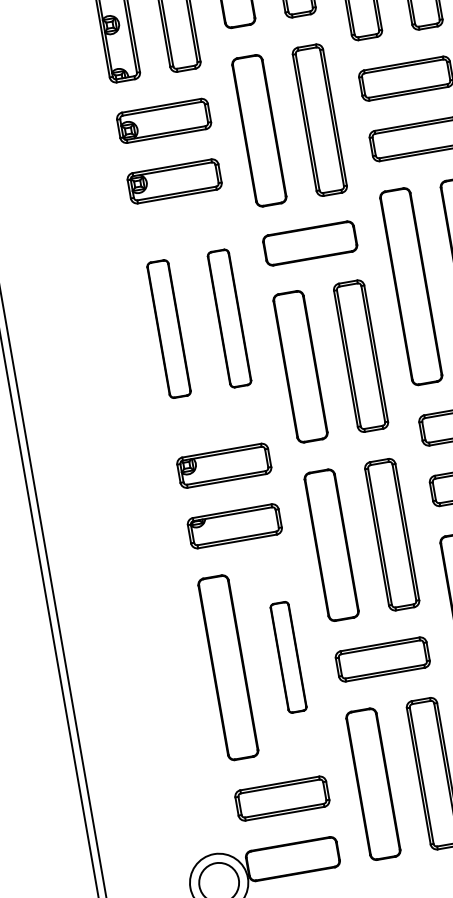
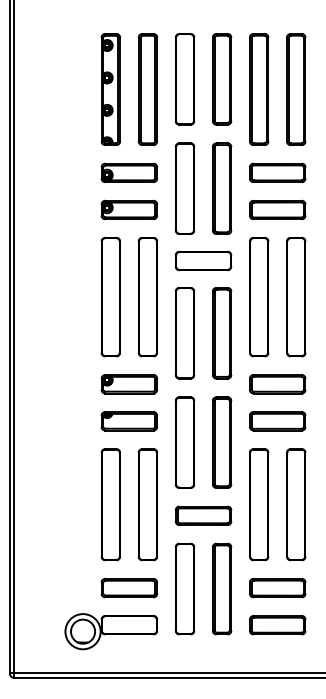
part: (229, 319) -> (147, 297), size x1.43
part: (168, 329) -> (110, 297), size x1.43
part: (288, 656) -> (147, 504), size x1.67

